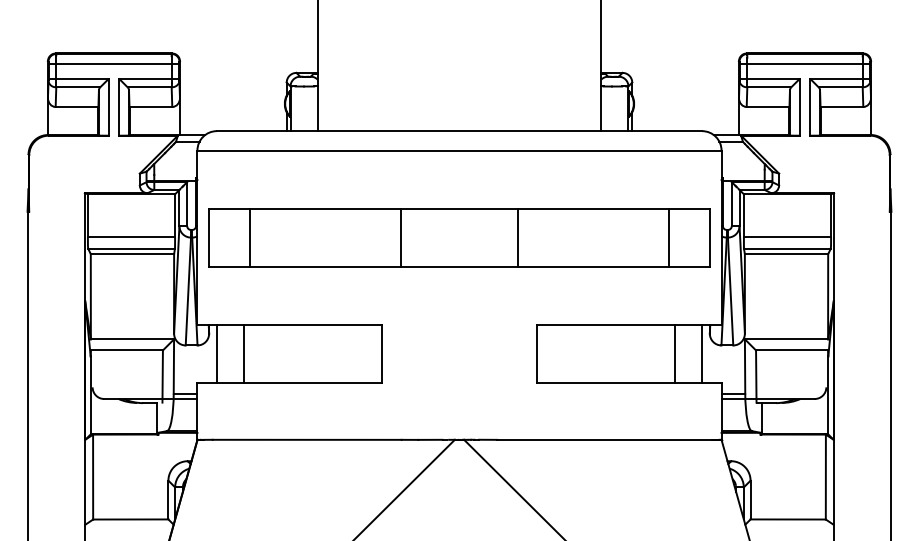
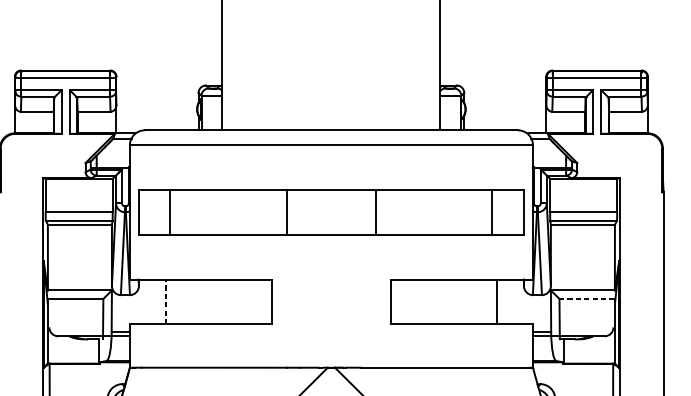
line: (792, 350) -> (587, 299), solid -> dashed
line: (244, 353) -> (166, 301), solid -> dashed
line: (216, 354) -> (144, 302), removed
line: (702, 354) -> (518, 302), removed

